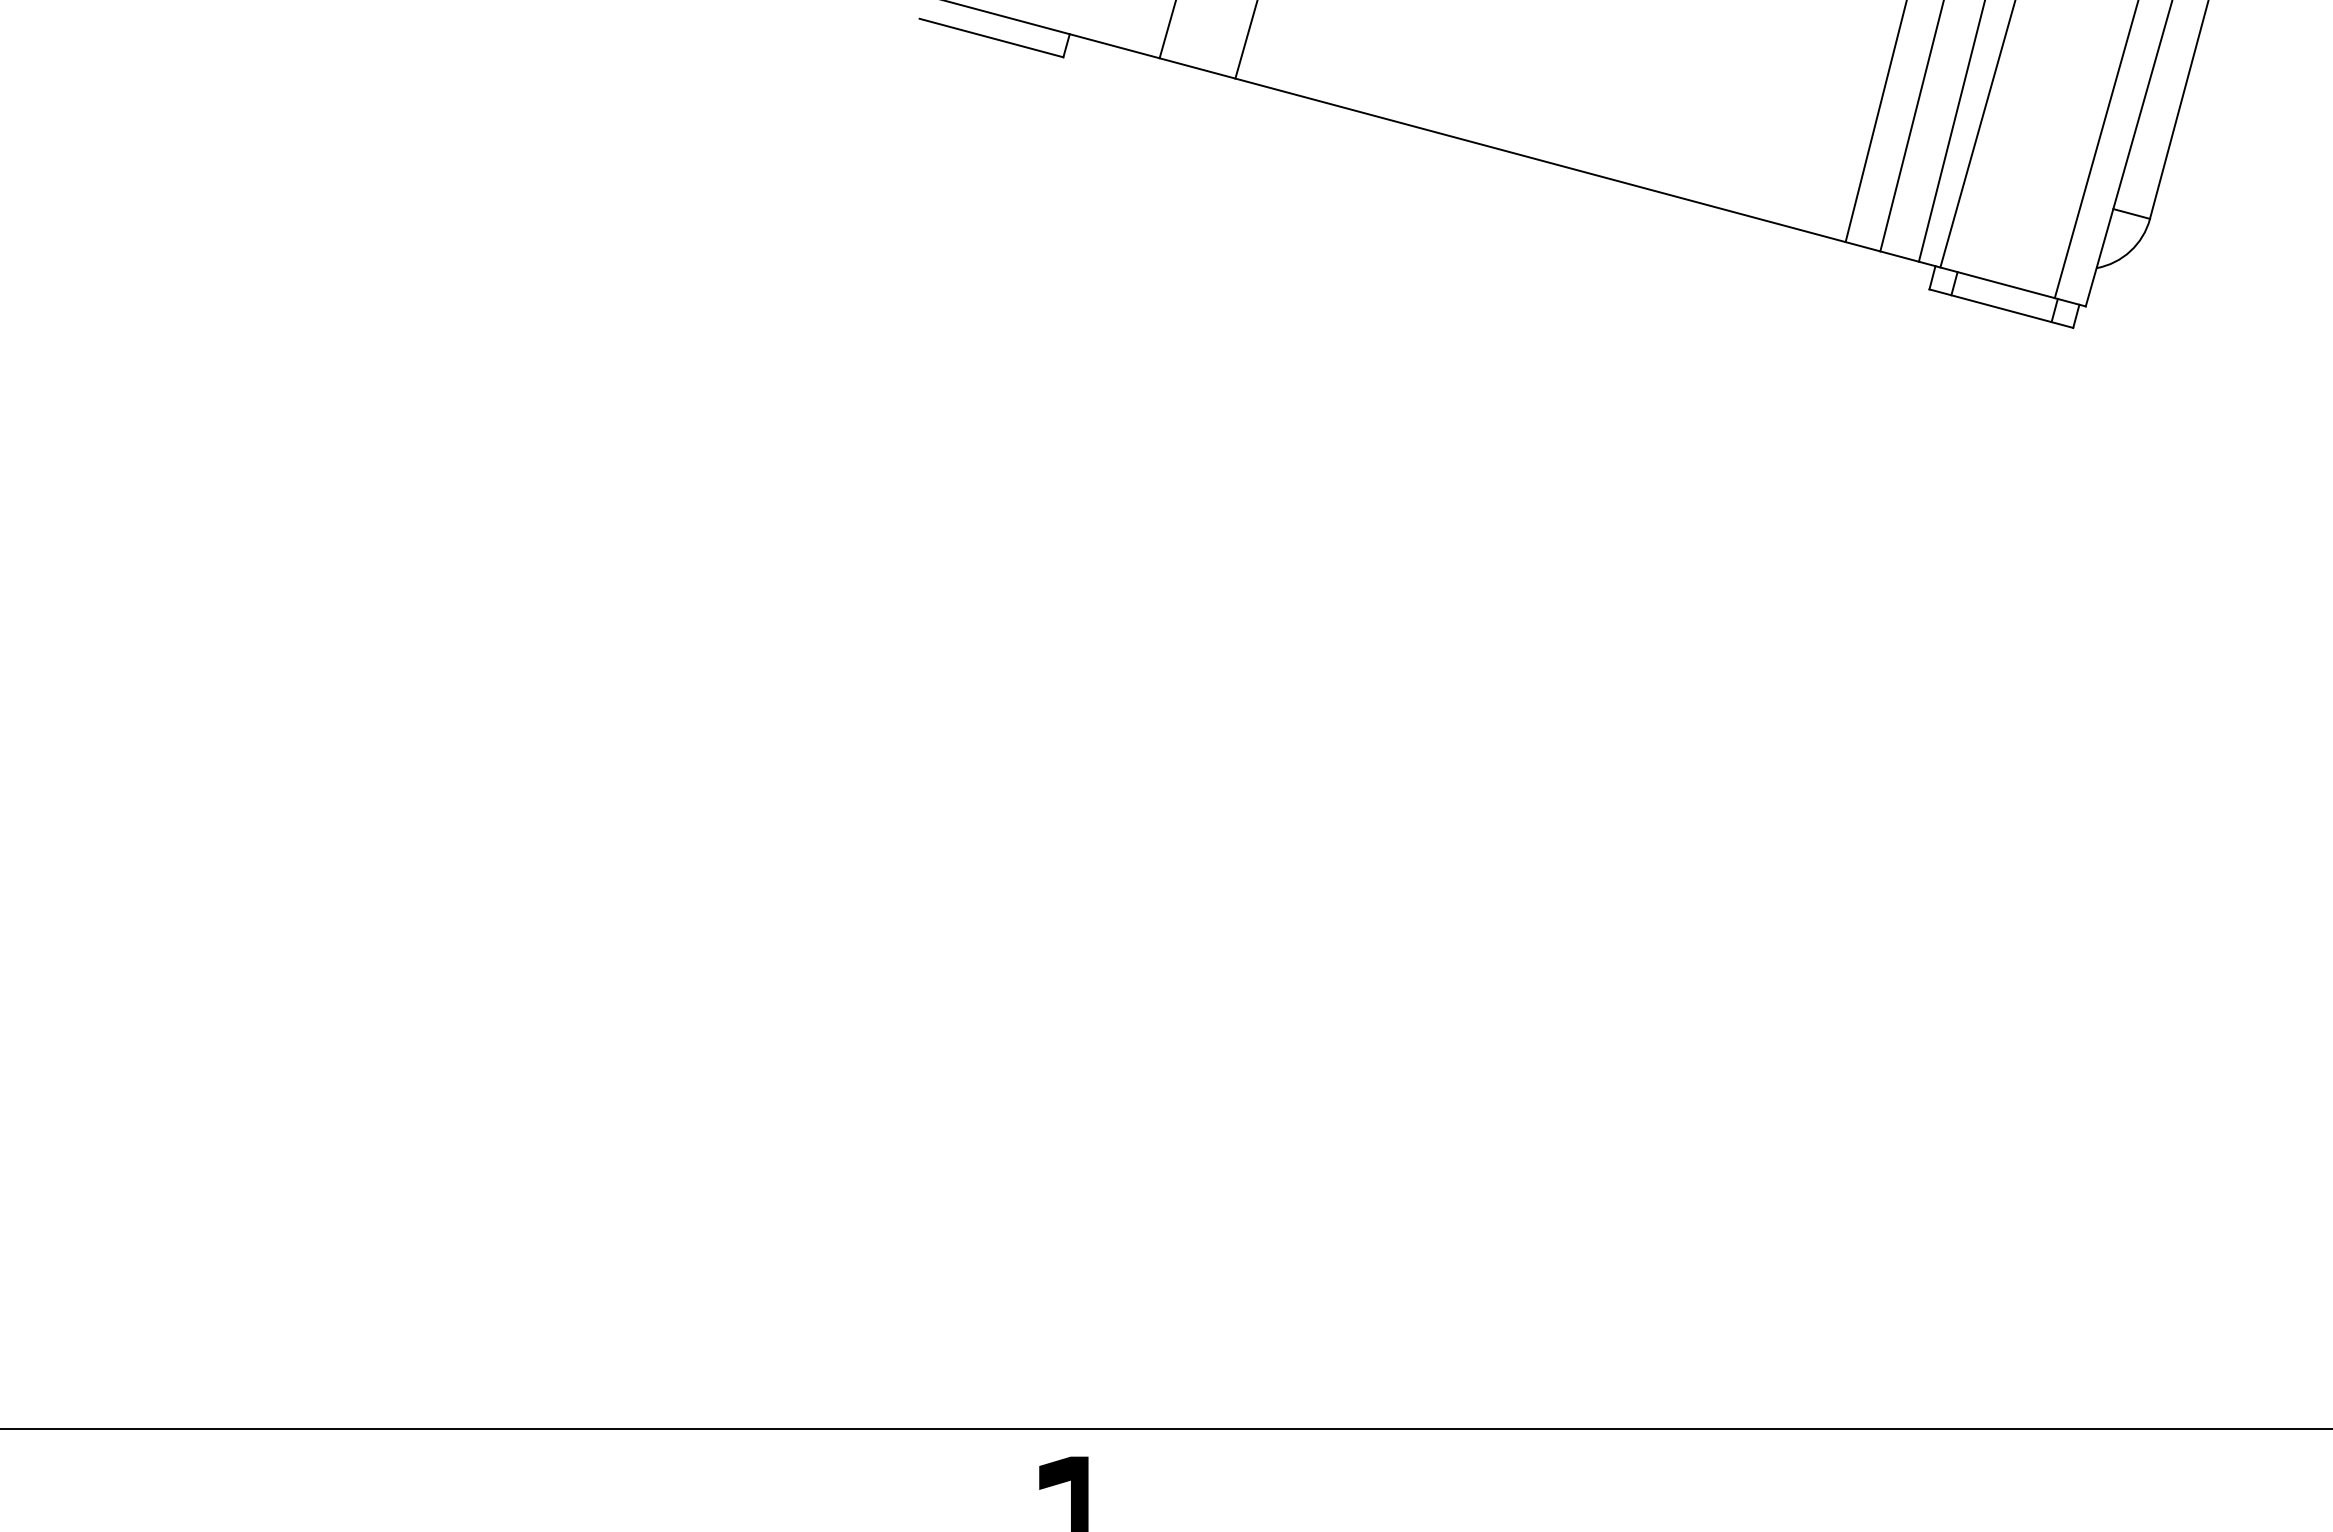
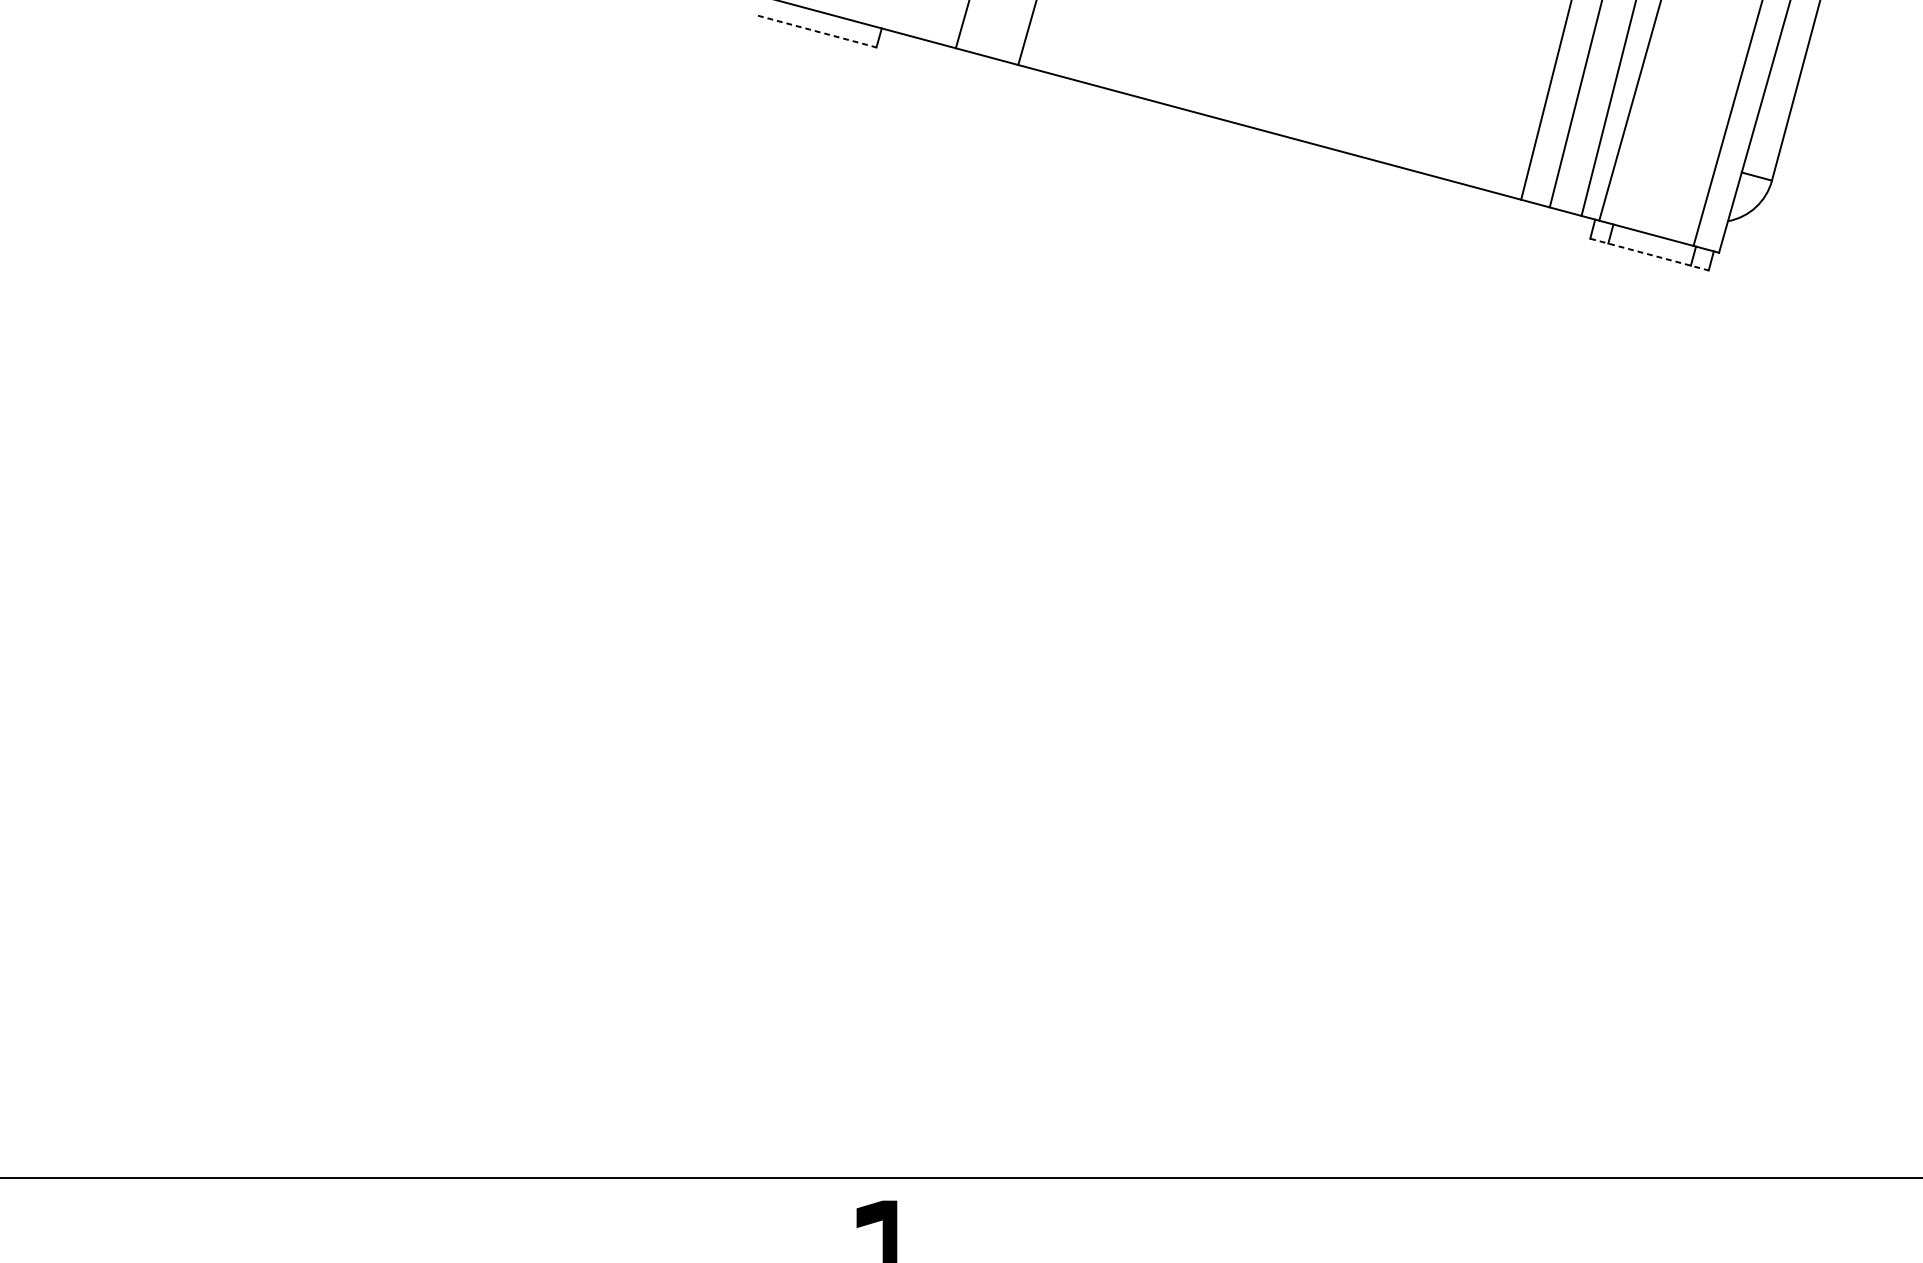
line: (991, 38) -> (817, 31), solid -> dashed
line: (2001, 308) -> (1649, 254), solid -> dashed

